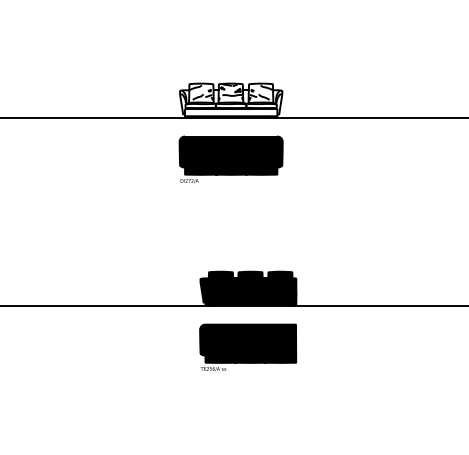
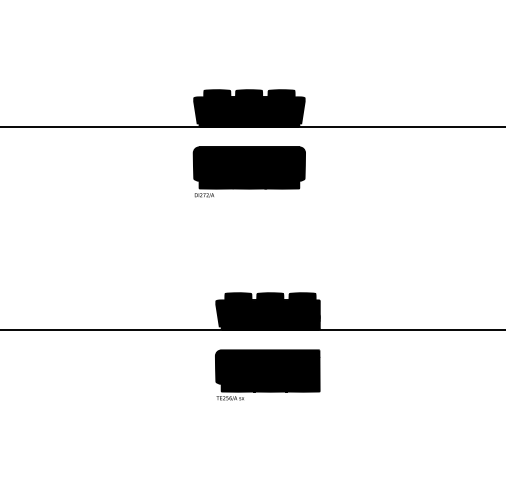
fill: (231, 99) -> (249, 107), added

